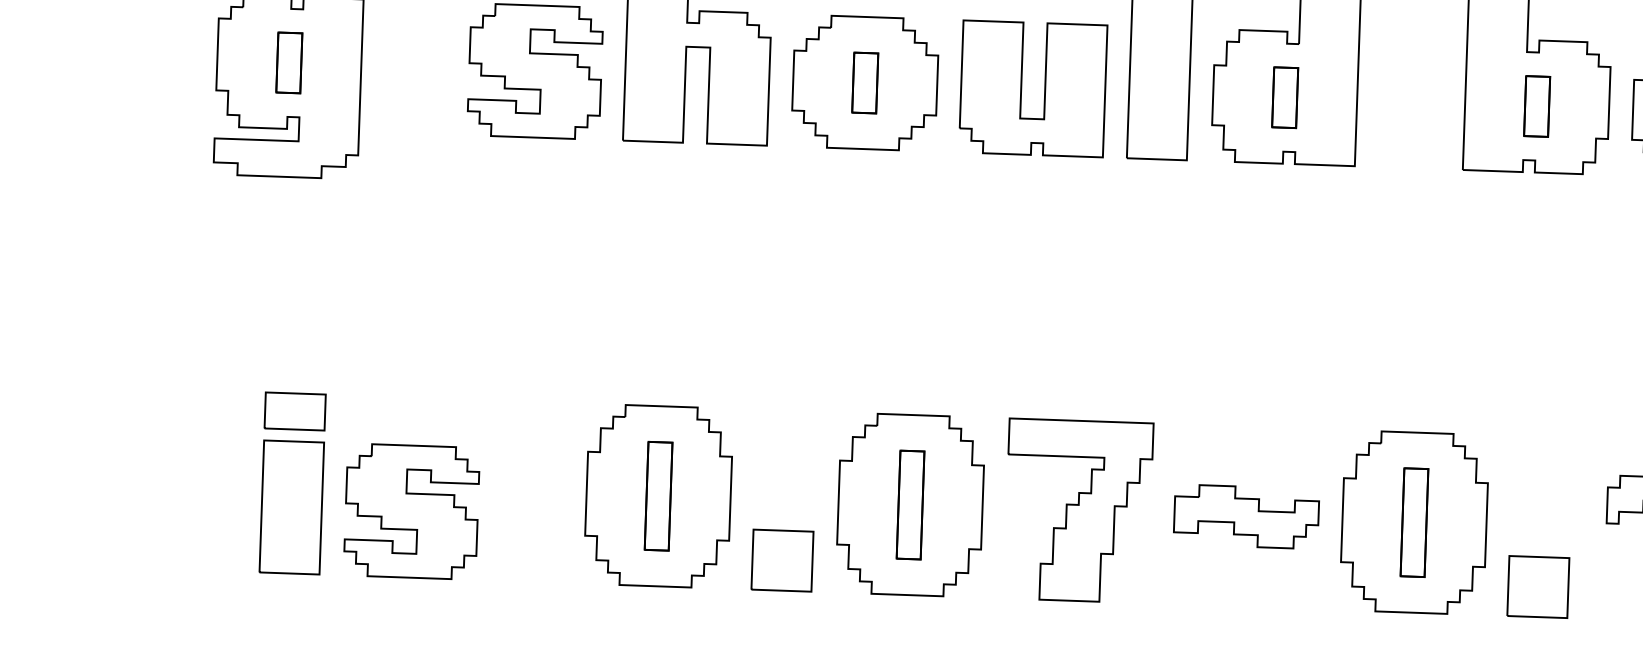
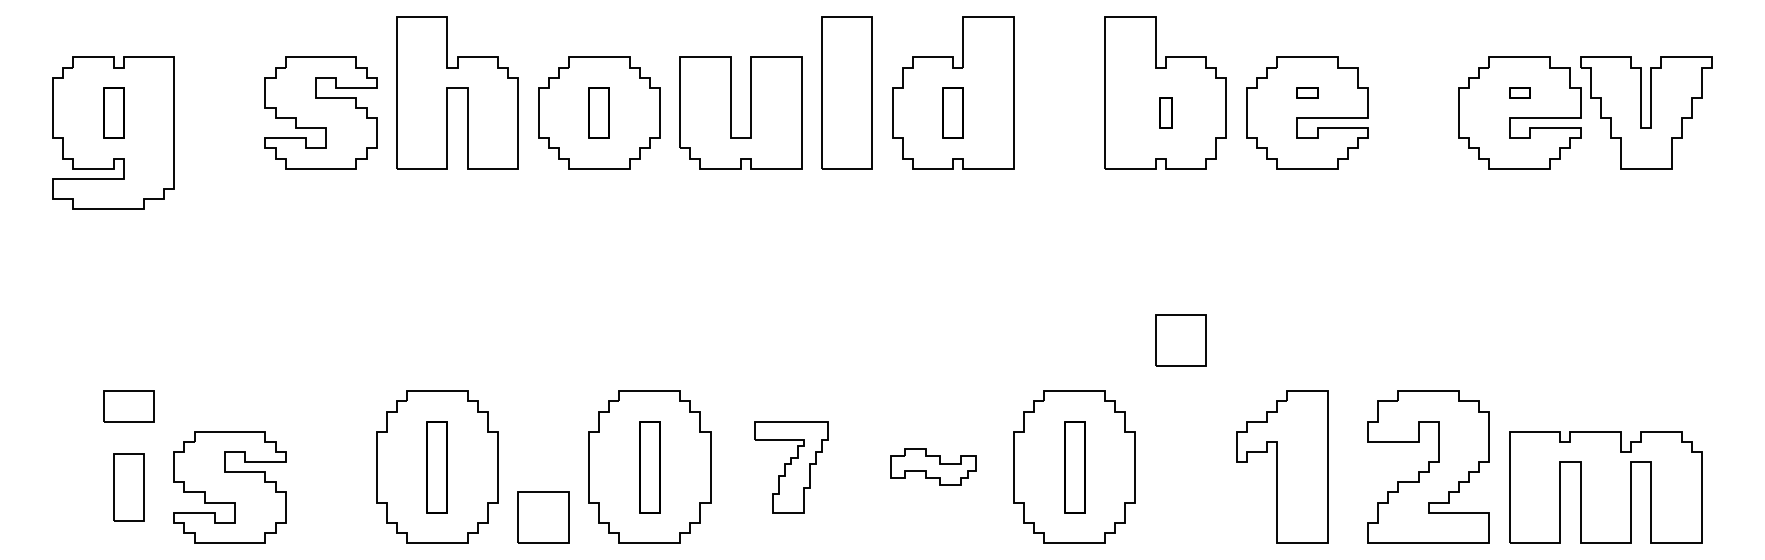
part: (1536, 105) -> (1165, 112), size x0.6
part: (291, 507) -> (128, 487), size x0.6
part: (1078, 510) -> (791, 466), size x0.6
part: (1245, 516) -> (932, 466), size x0.7
part: (1537, 586) -> (1180, 340), moved

